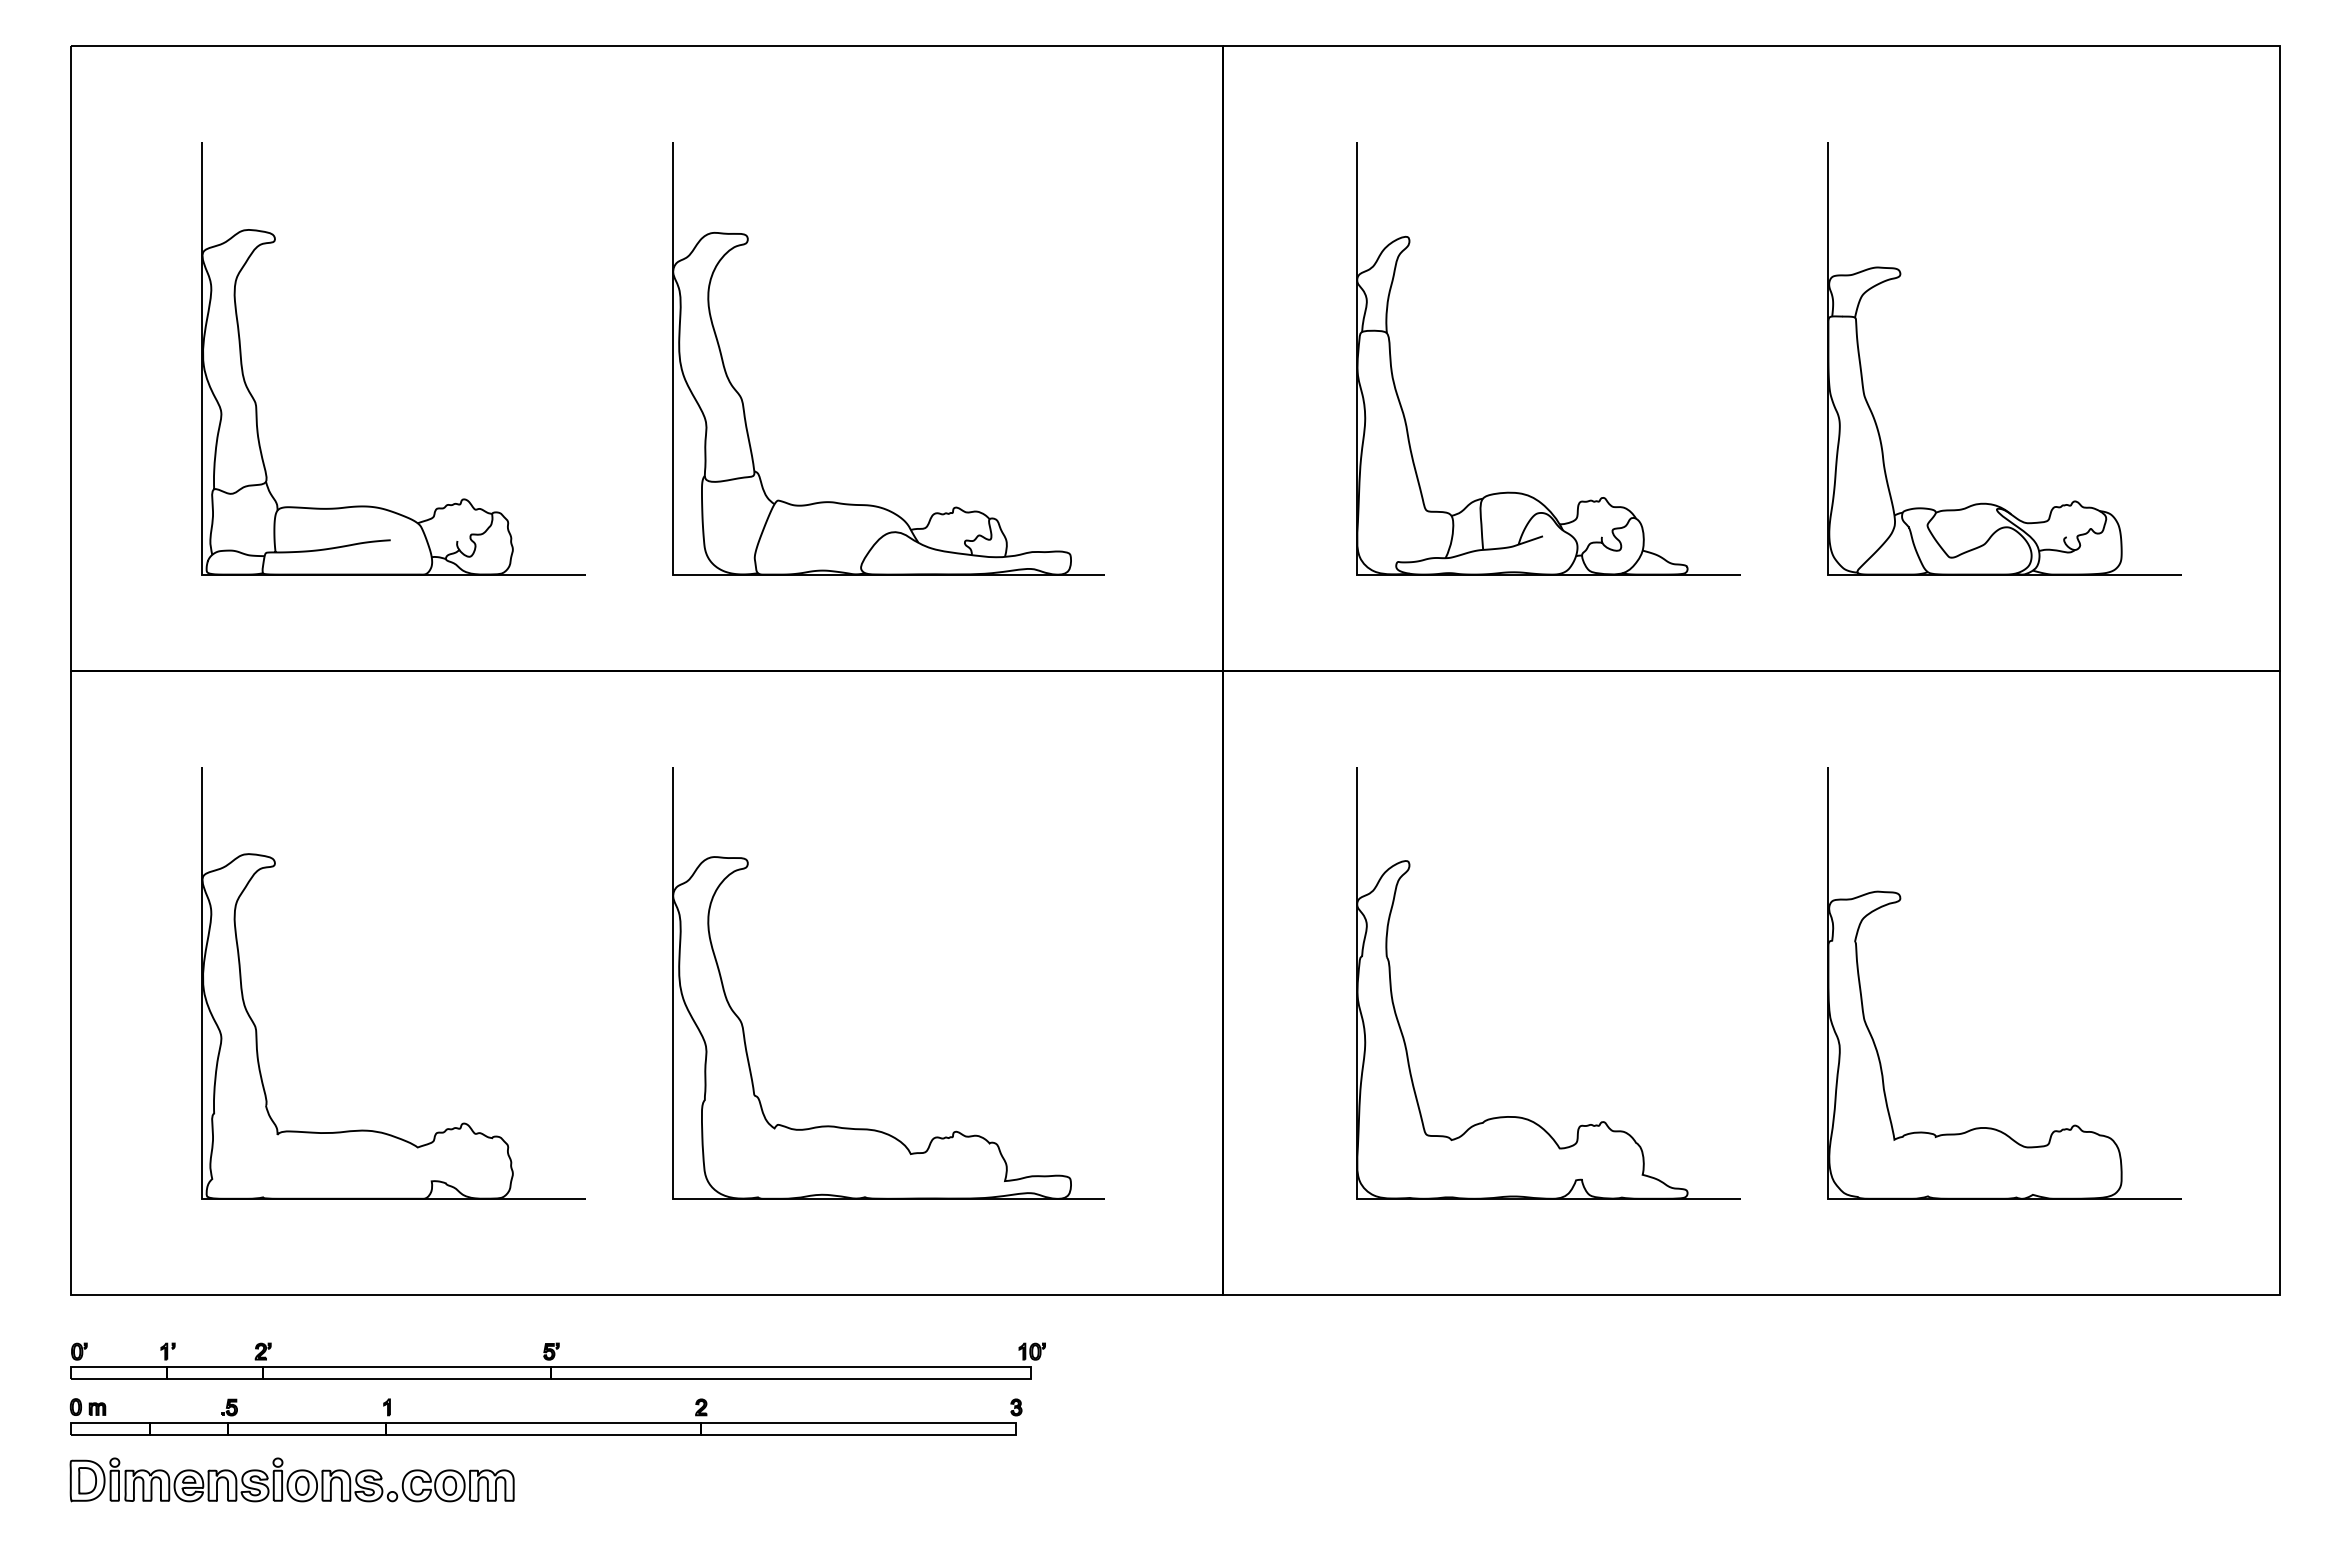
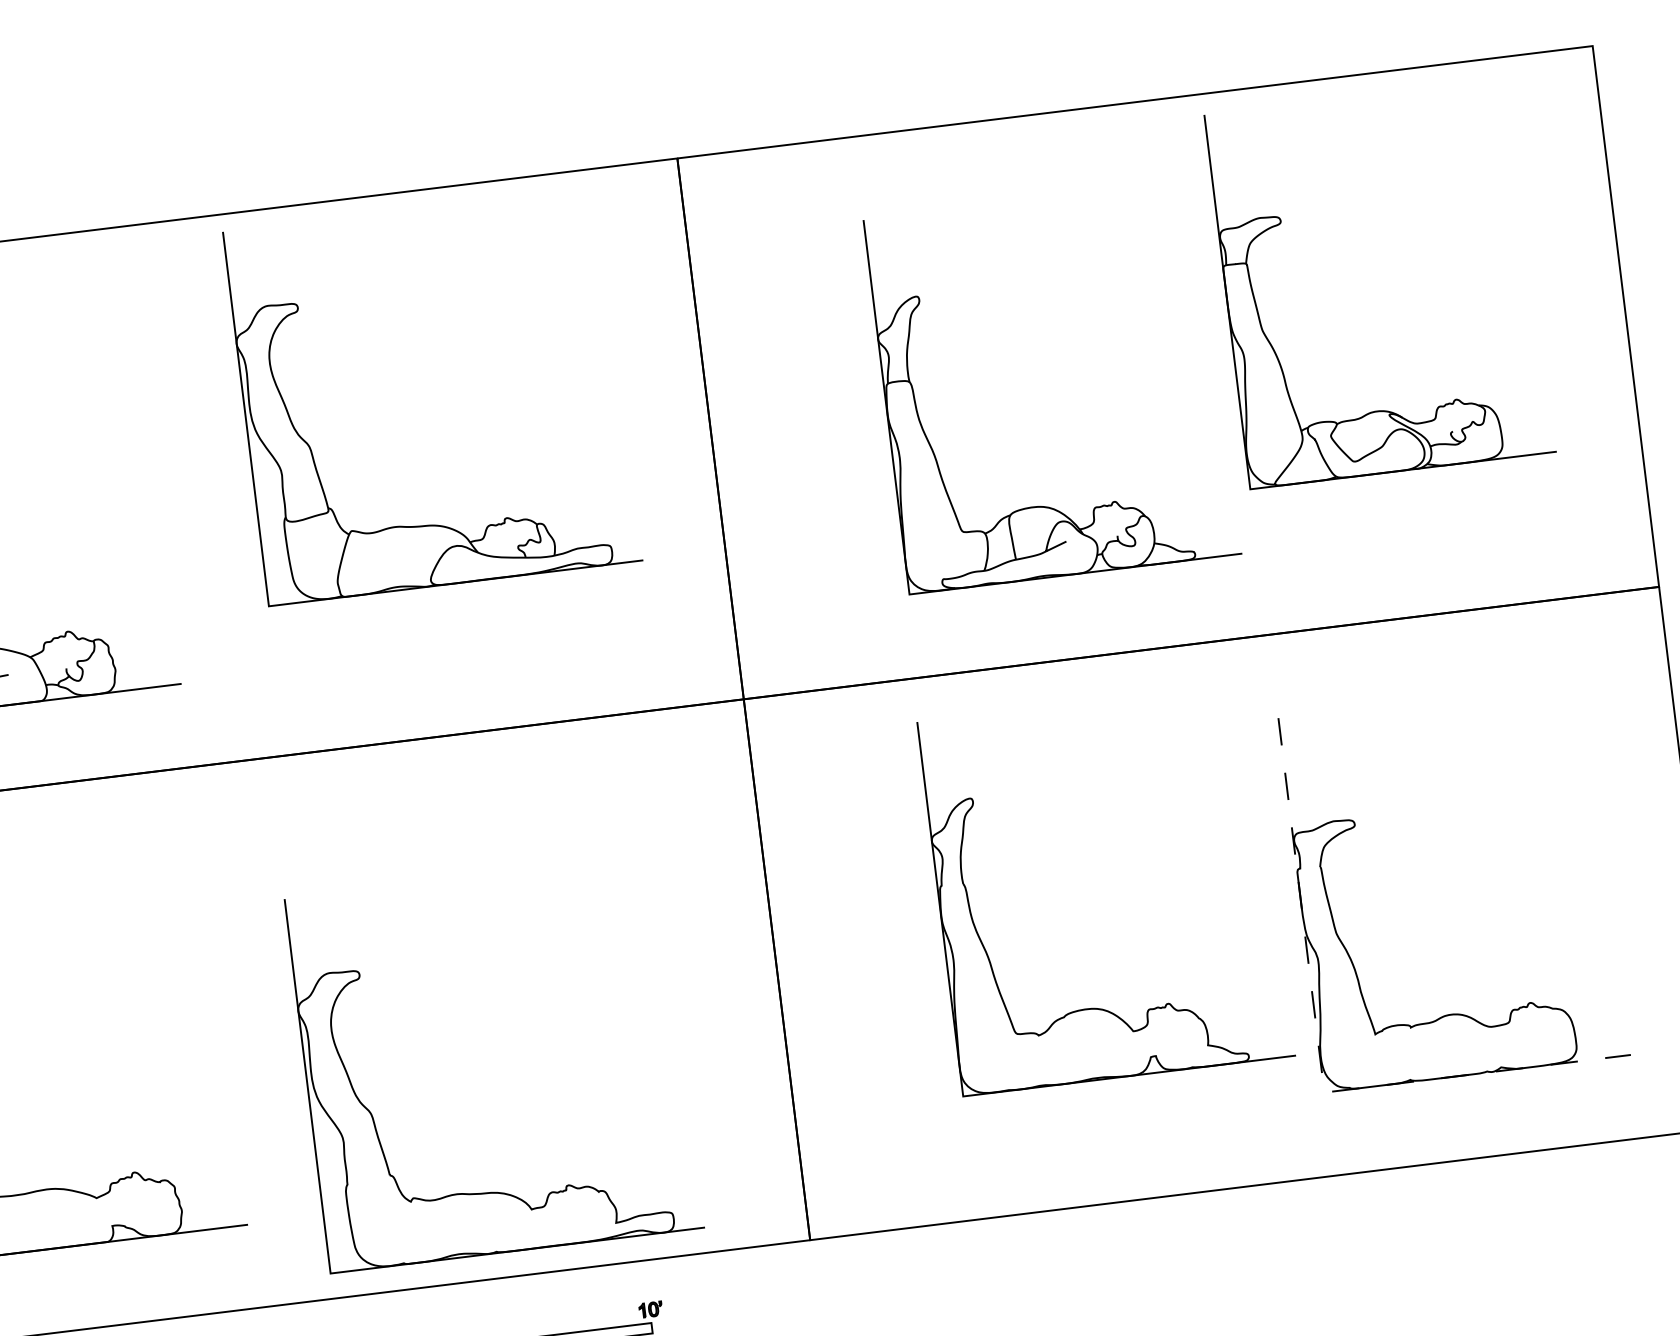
part: (1900, 276) -> (1281, 223), moved
part: (1521, 492) -> (1043, 505), moved
part: (871, 504) -> (433, 524), moved
part: (1520, 1116) -> (1095, 1007), moved
part: (869, 1128) -> (493, 1191), moved
line: (1828, 1159) -> (1320, 1058), solid -> dashed

